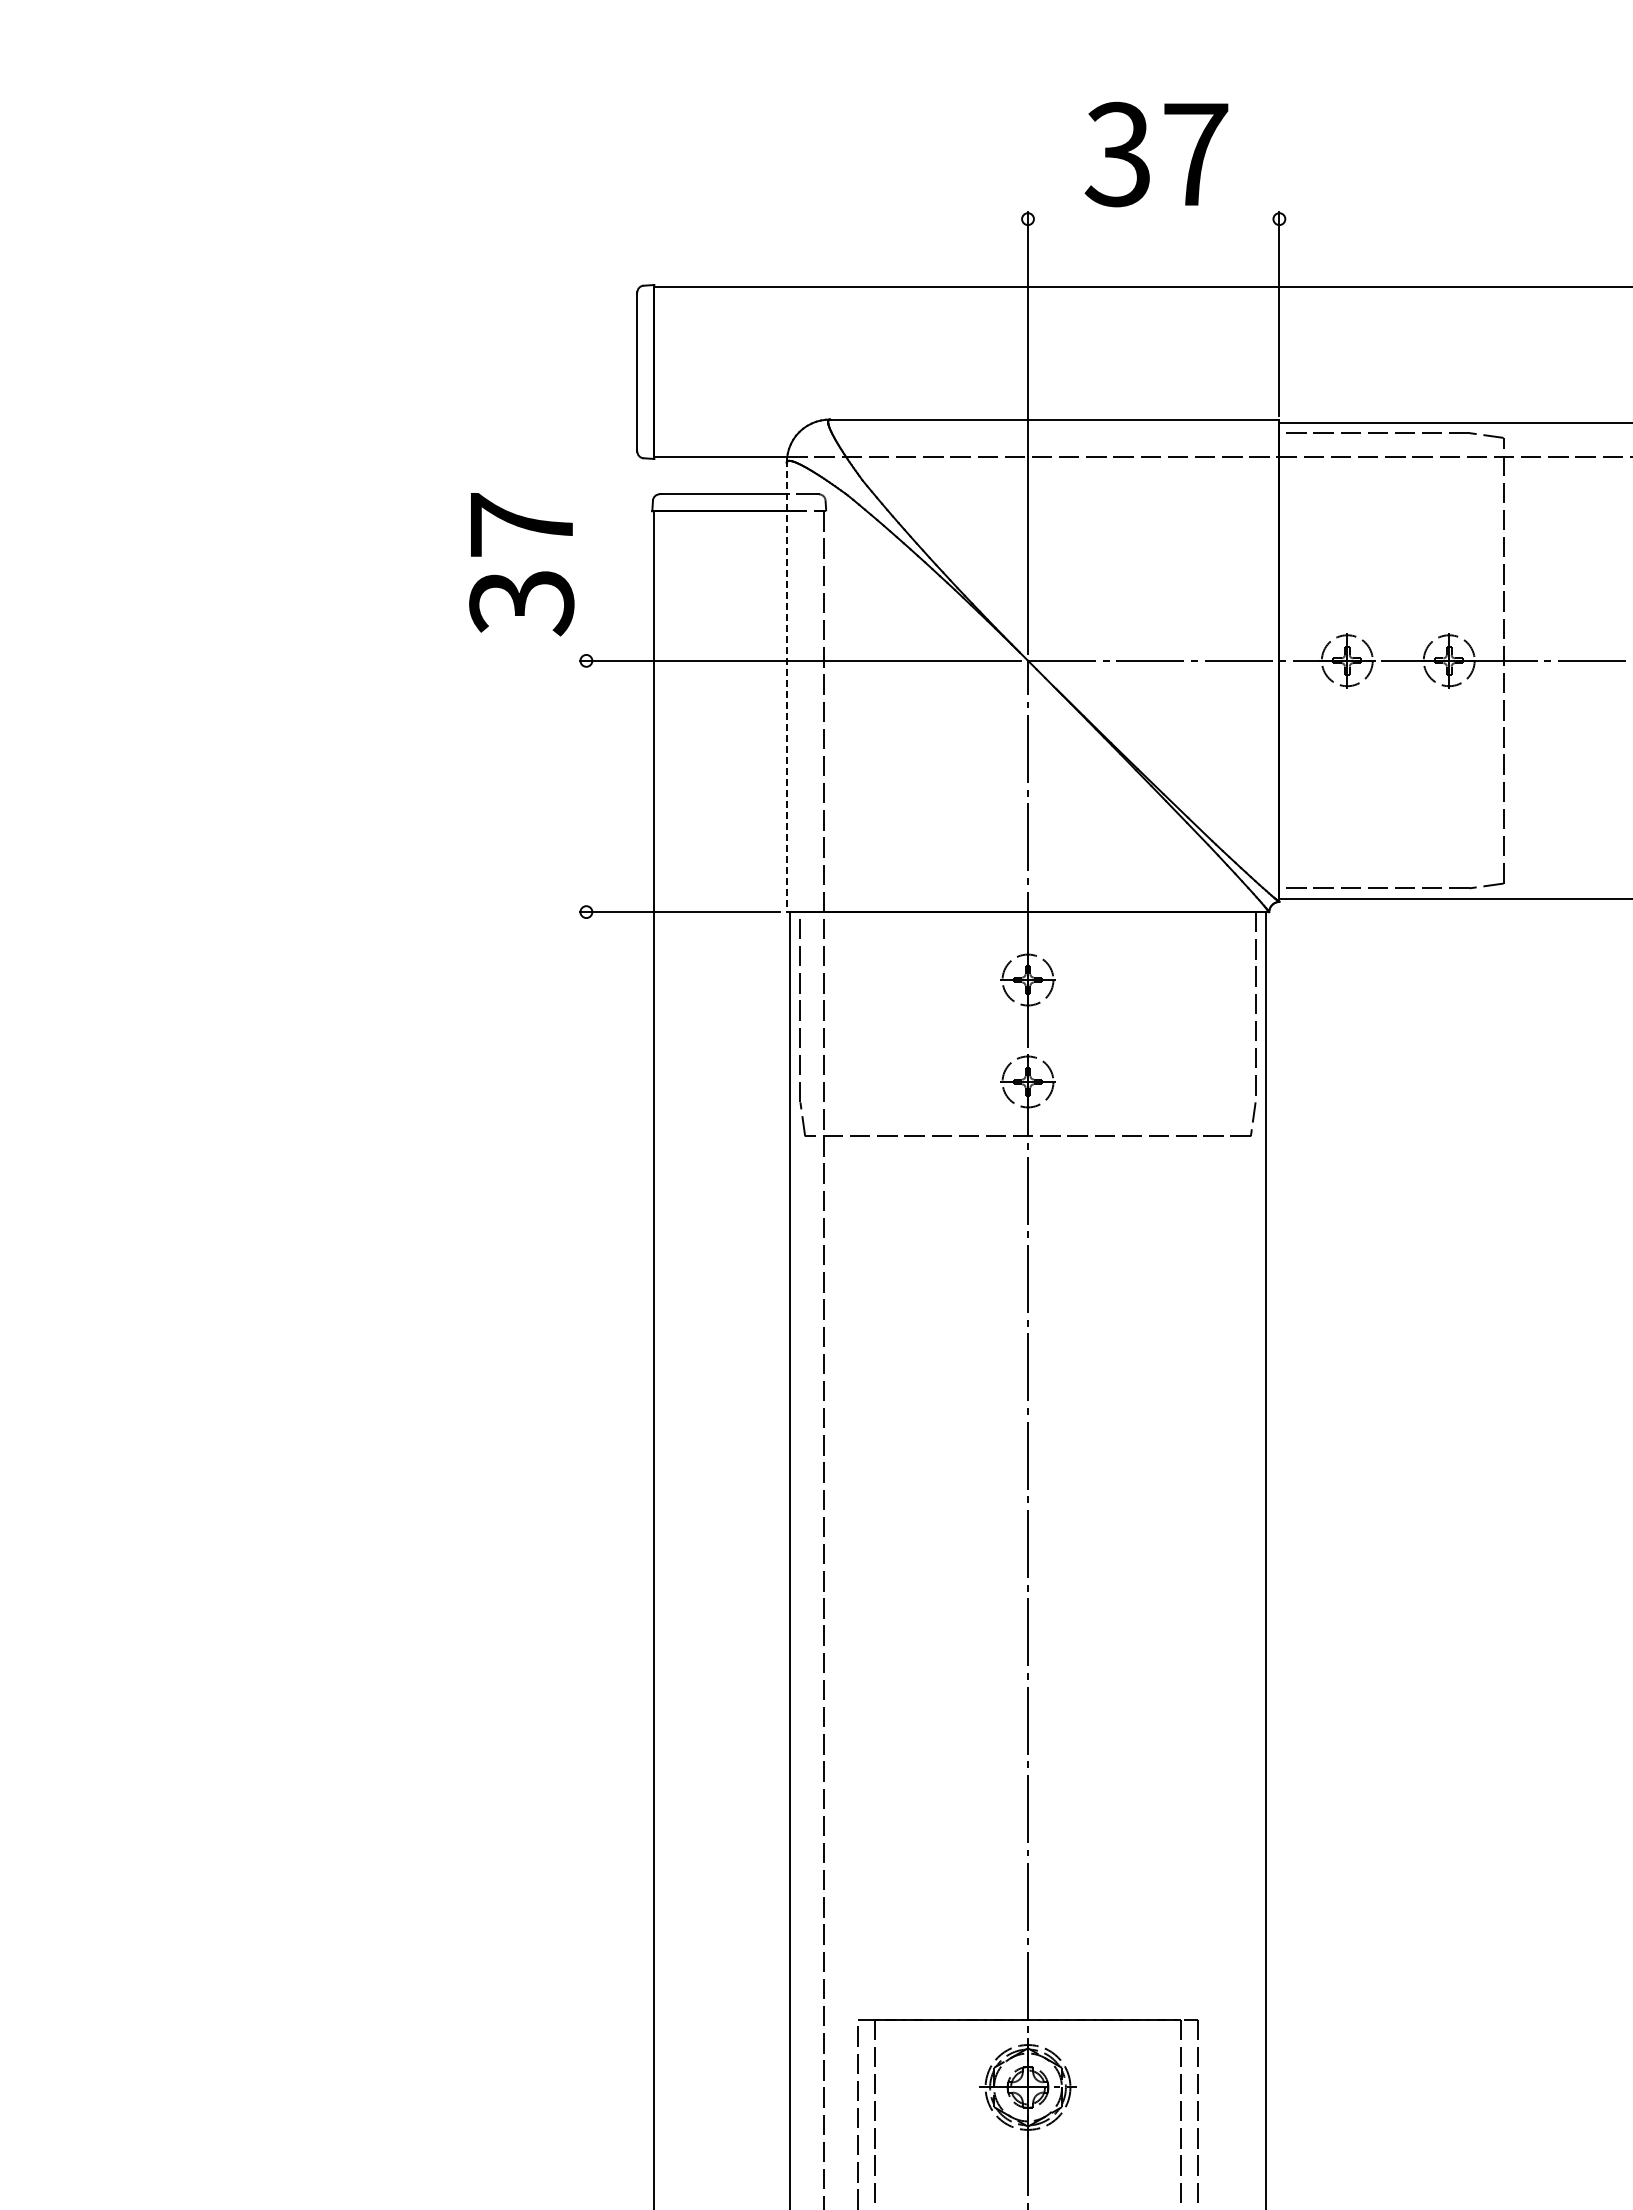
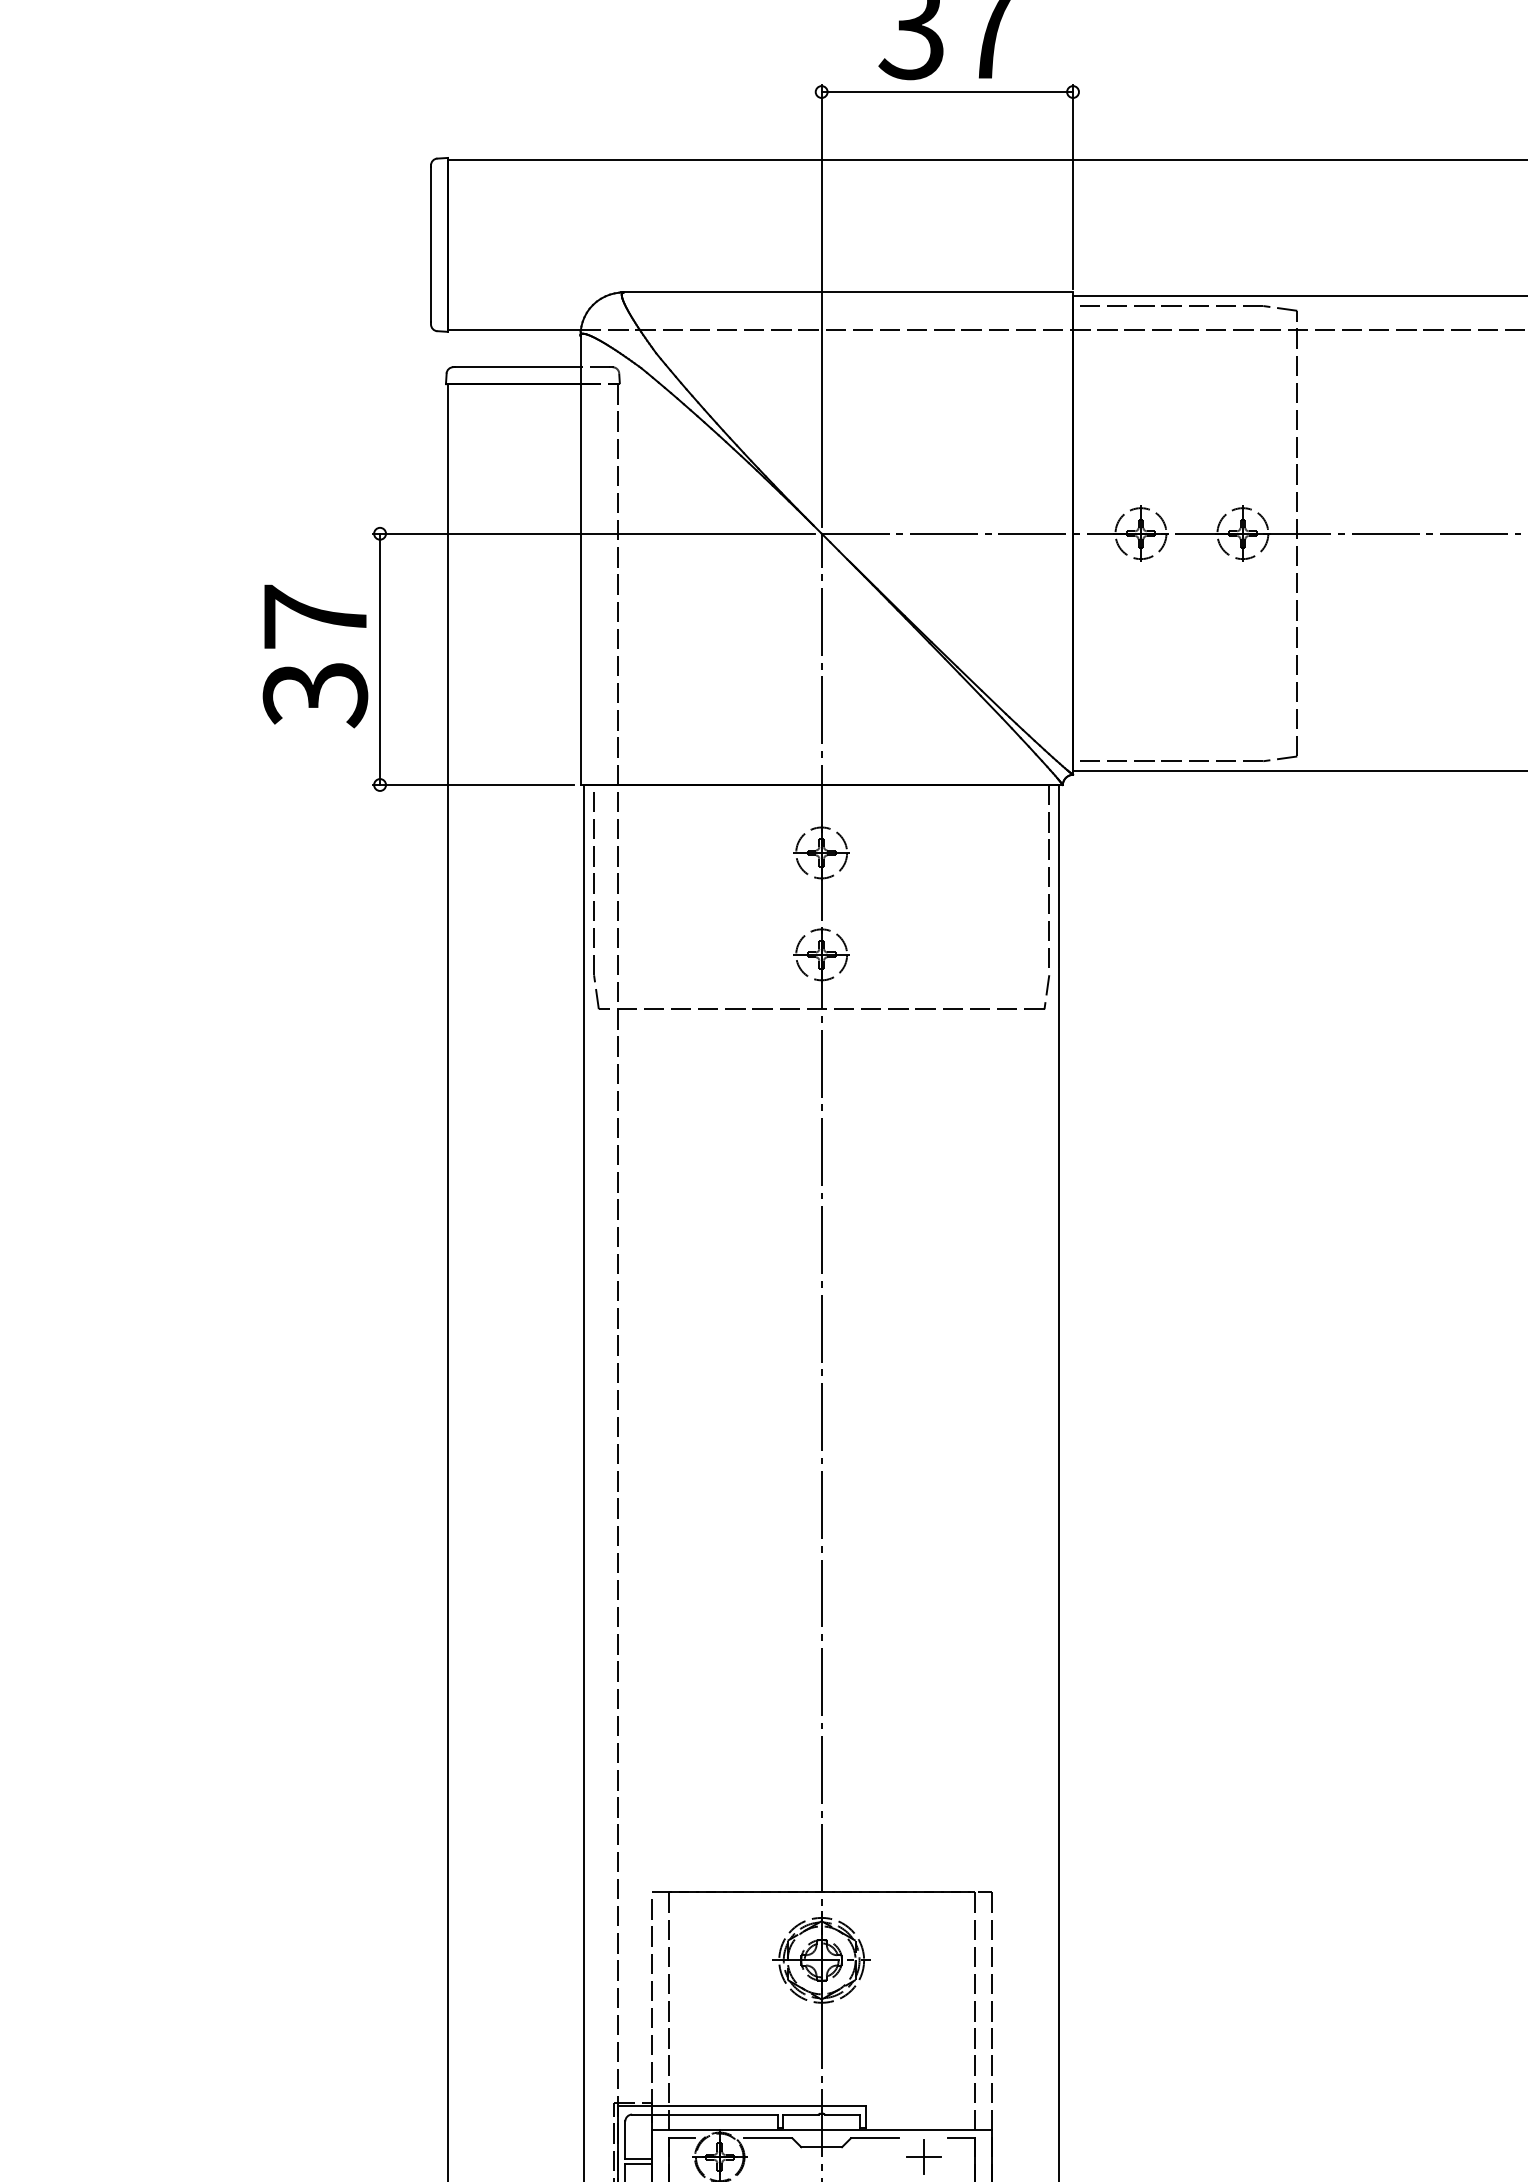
line: (1153, 219) -> (947, 92), added
text: (521, 564) -> (315, 656), moved
line: (786, 686) -> (580, 559), dashed -> solid
line: (586, 786) -> (380, 659), added

